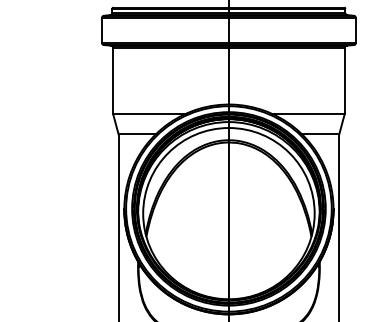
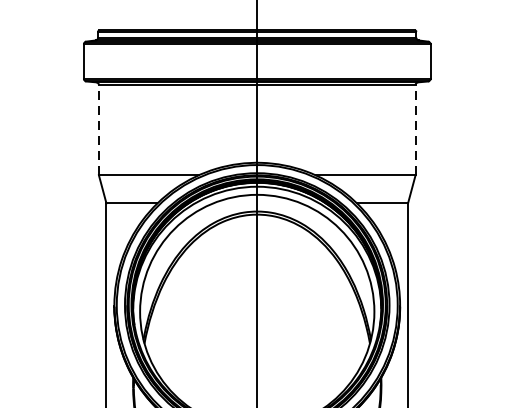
line: (113, 80) -> (99, 129), solid -> dashed
line: (344, 80) -> (415, 129), solid -> dashed

